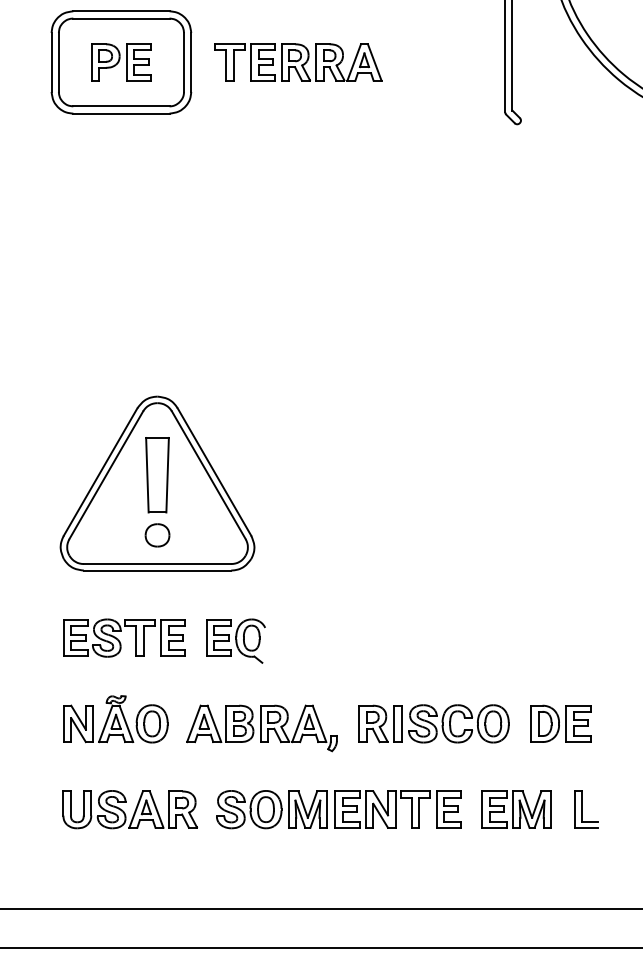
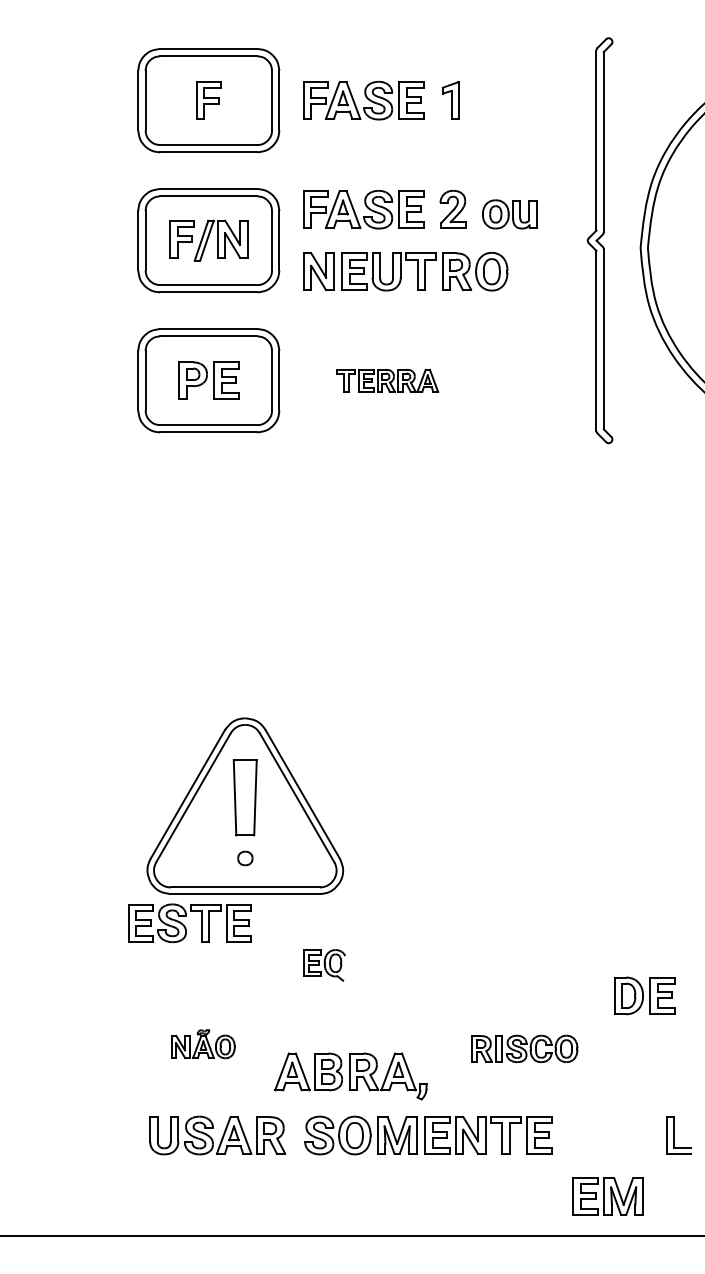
part: (298, 62) -> (387, 380), size x0.6
part: (157, 535) -> (245, 858), size x0.6
part: (124, 638) -> (189, 923), moved
part: (235, 641) -> (324, 965), size x0.7
part: (116, 718) -> (203, 1043), size x0.6
part: (433, 723) -> (524, 1048), size x0.7
part: (560, 723) -> (644, 995), moved
part: (261, 728) -> (350, 1076), moved
part: (516, 809) -> (607, 1196), moved

